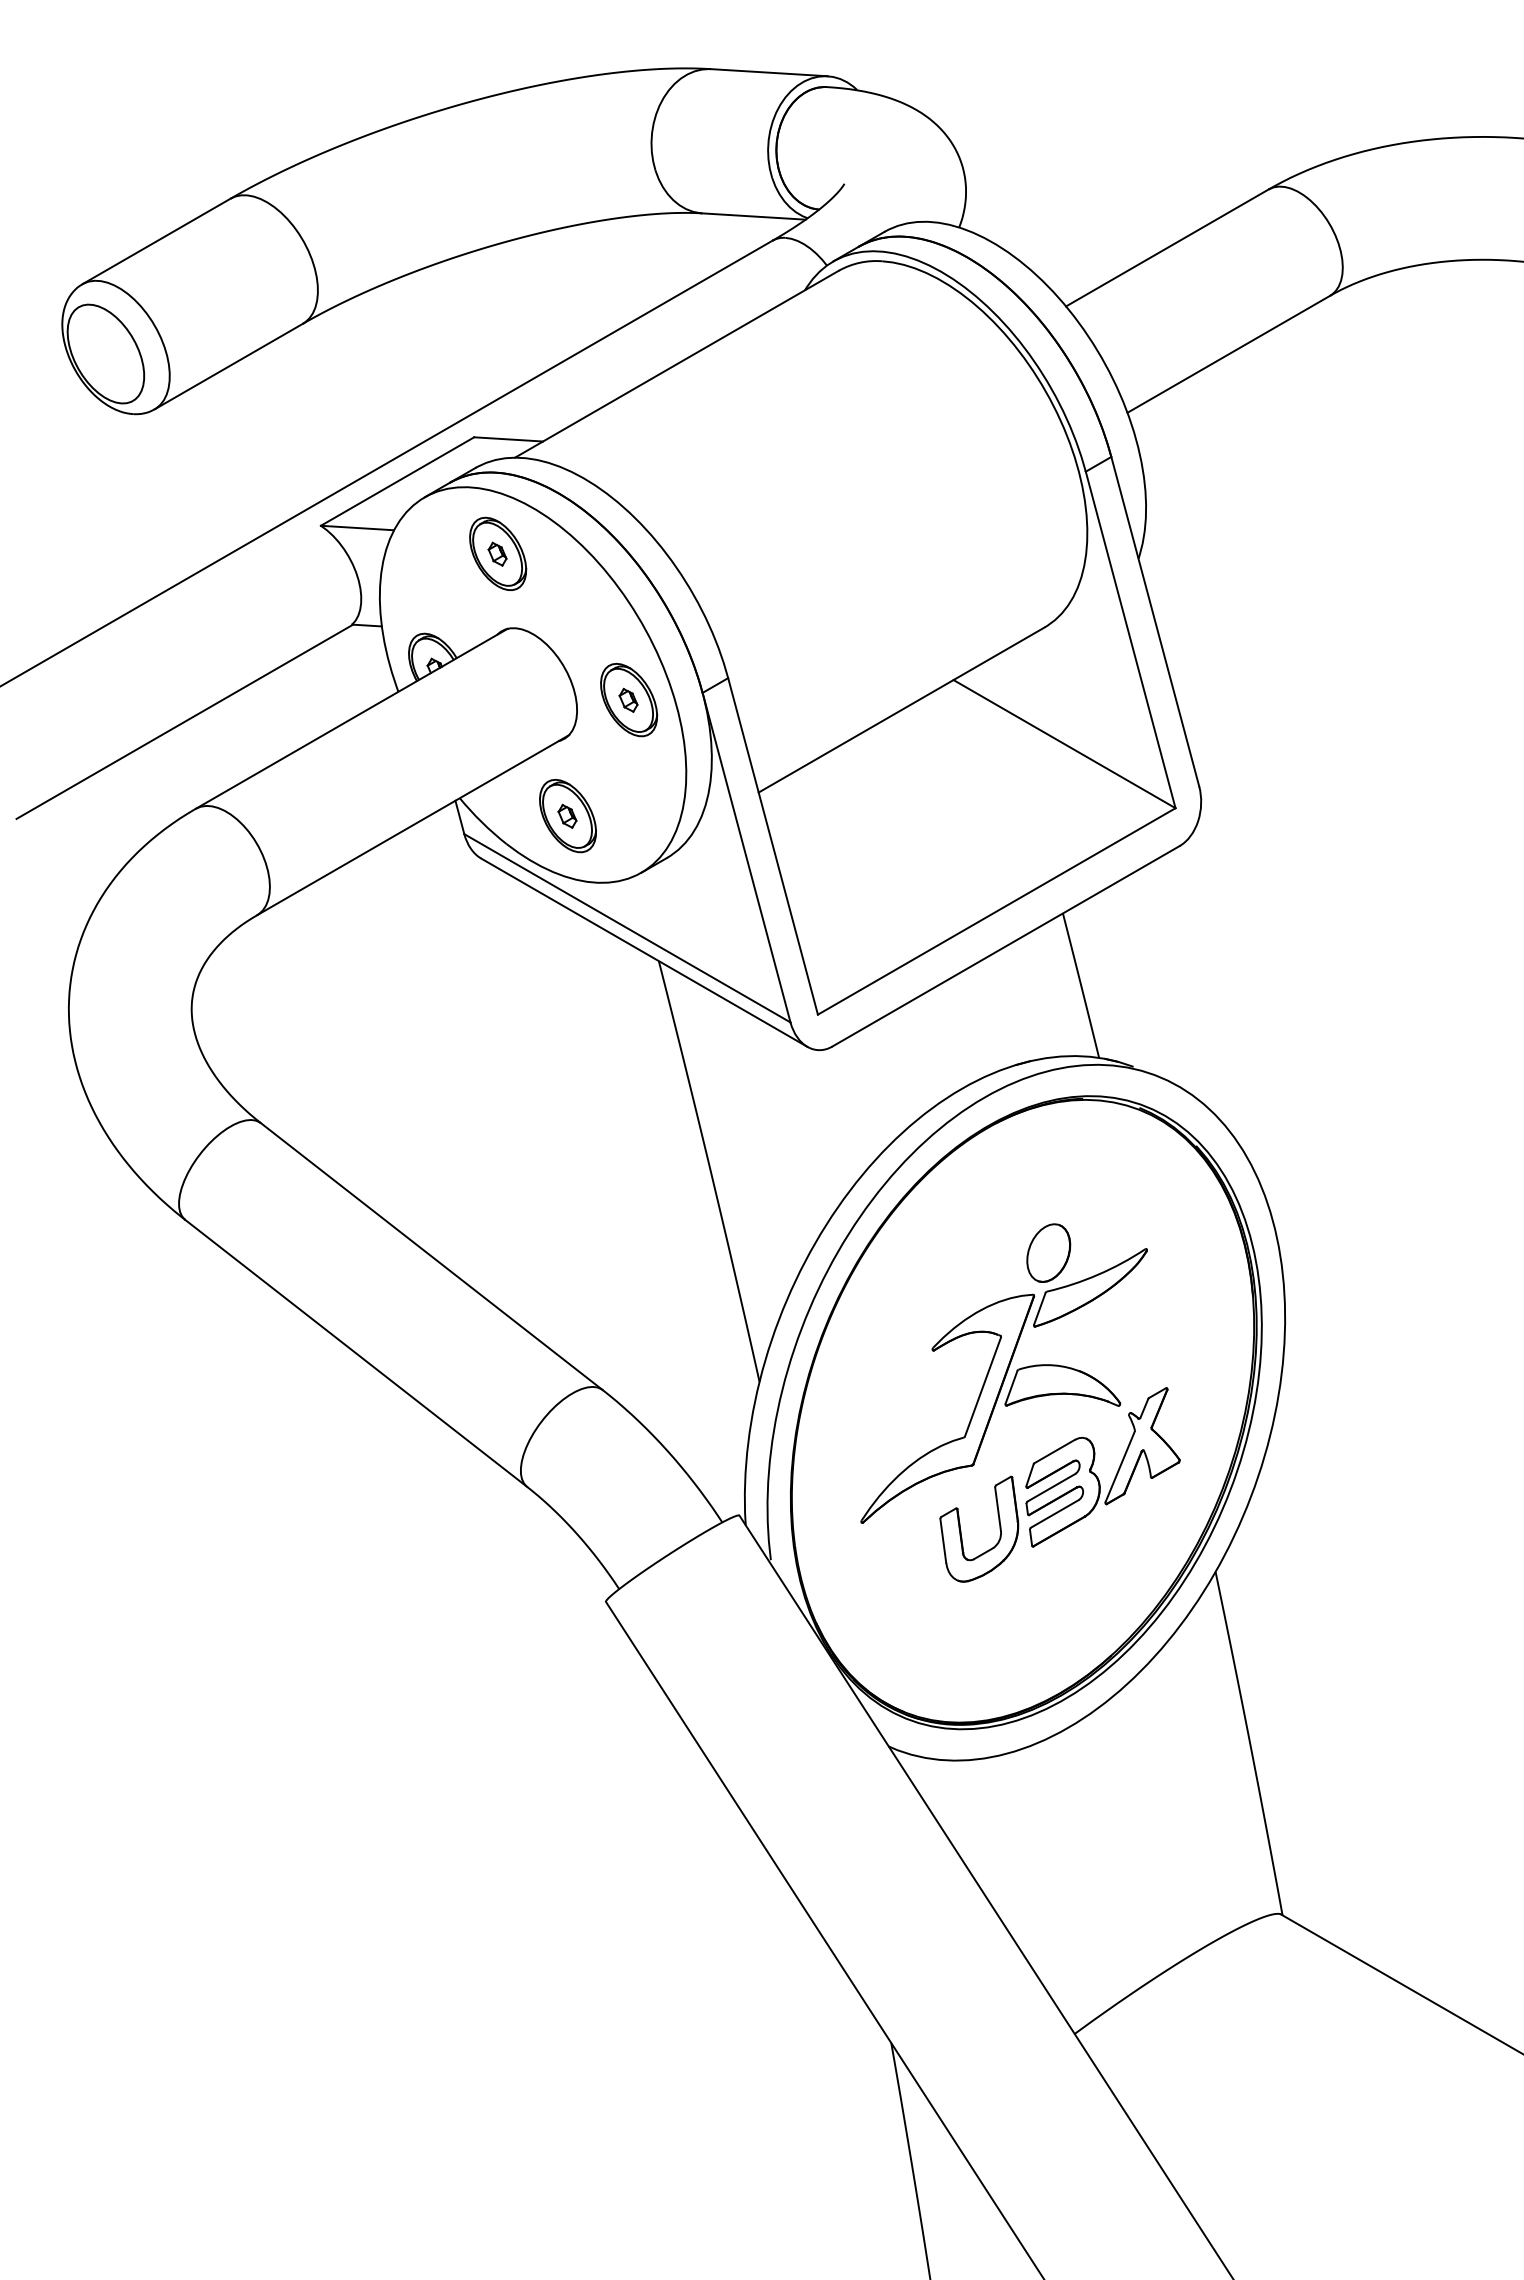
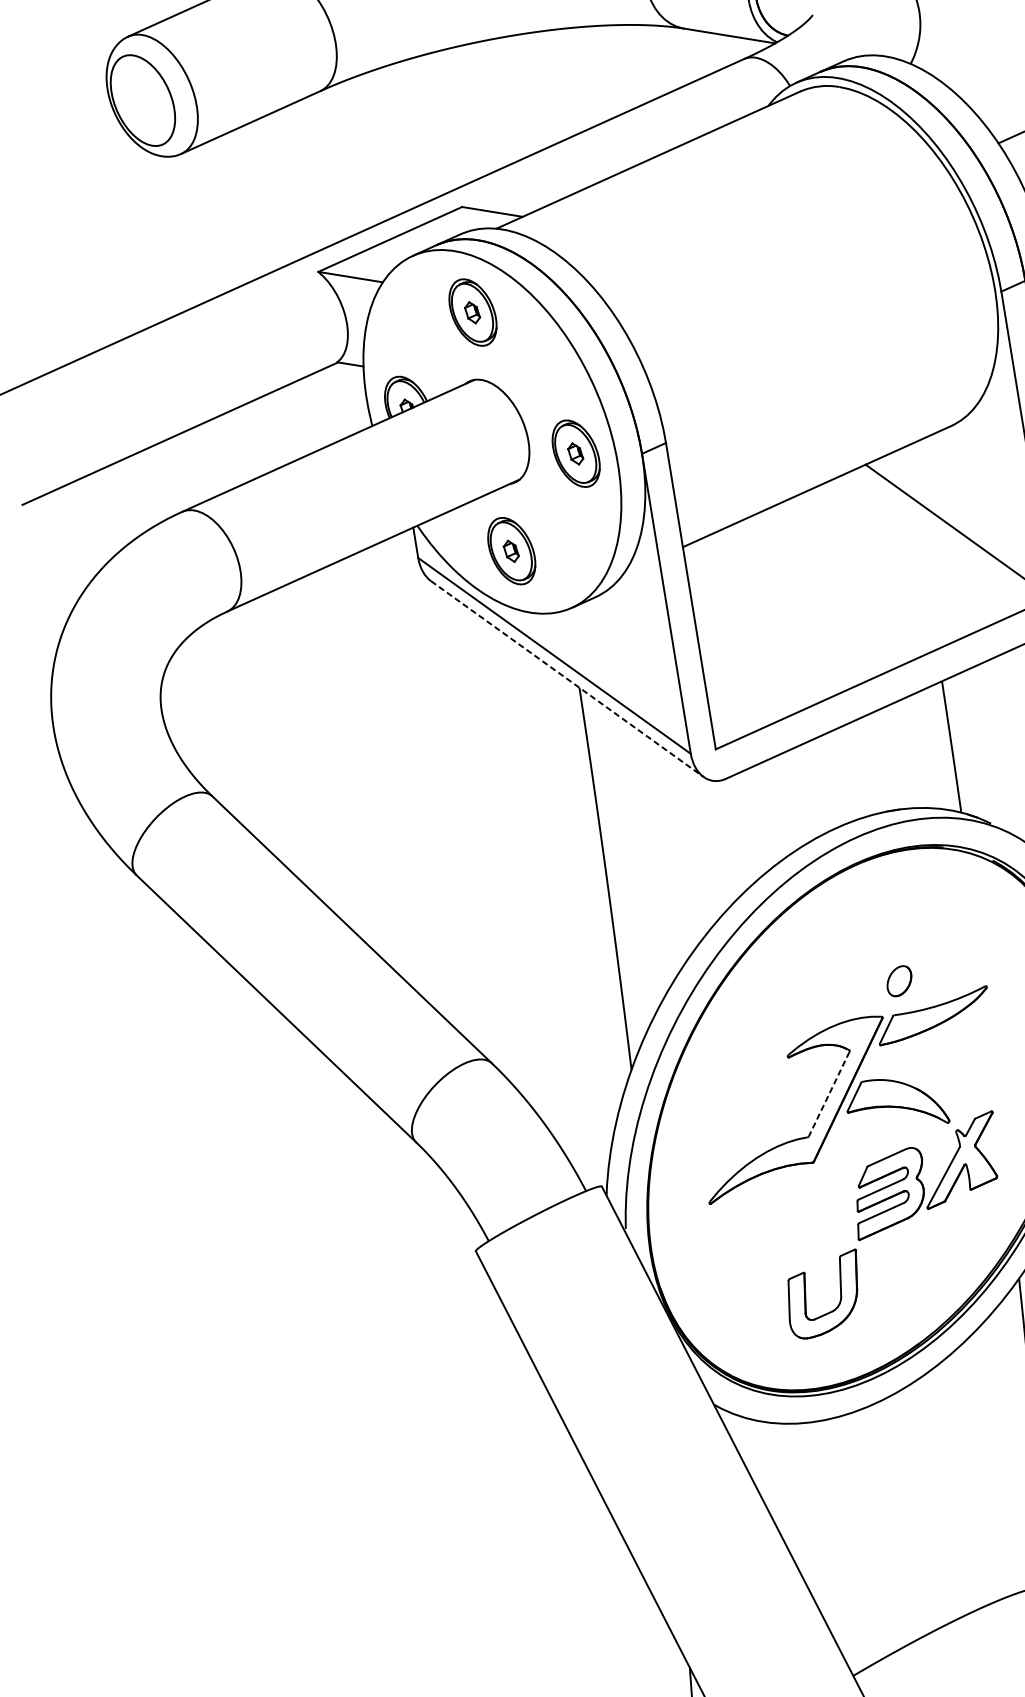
line: (644, 952) -> (567, 678), solid -> dashed
part: (1048, 1252) -> (899, 980), size x0.6
line: (982, 1387) -> (828, 1094), solid -> dashed
part: (961, 1530) -> (806, 1292), moved

